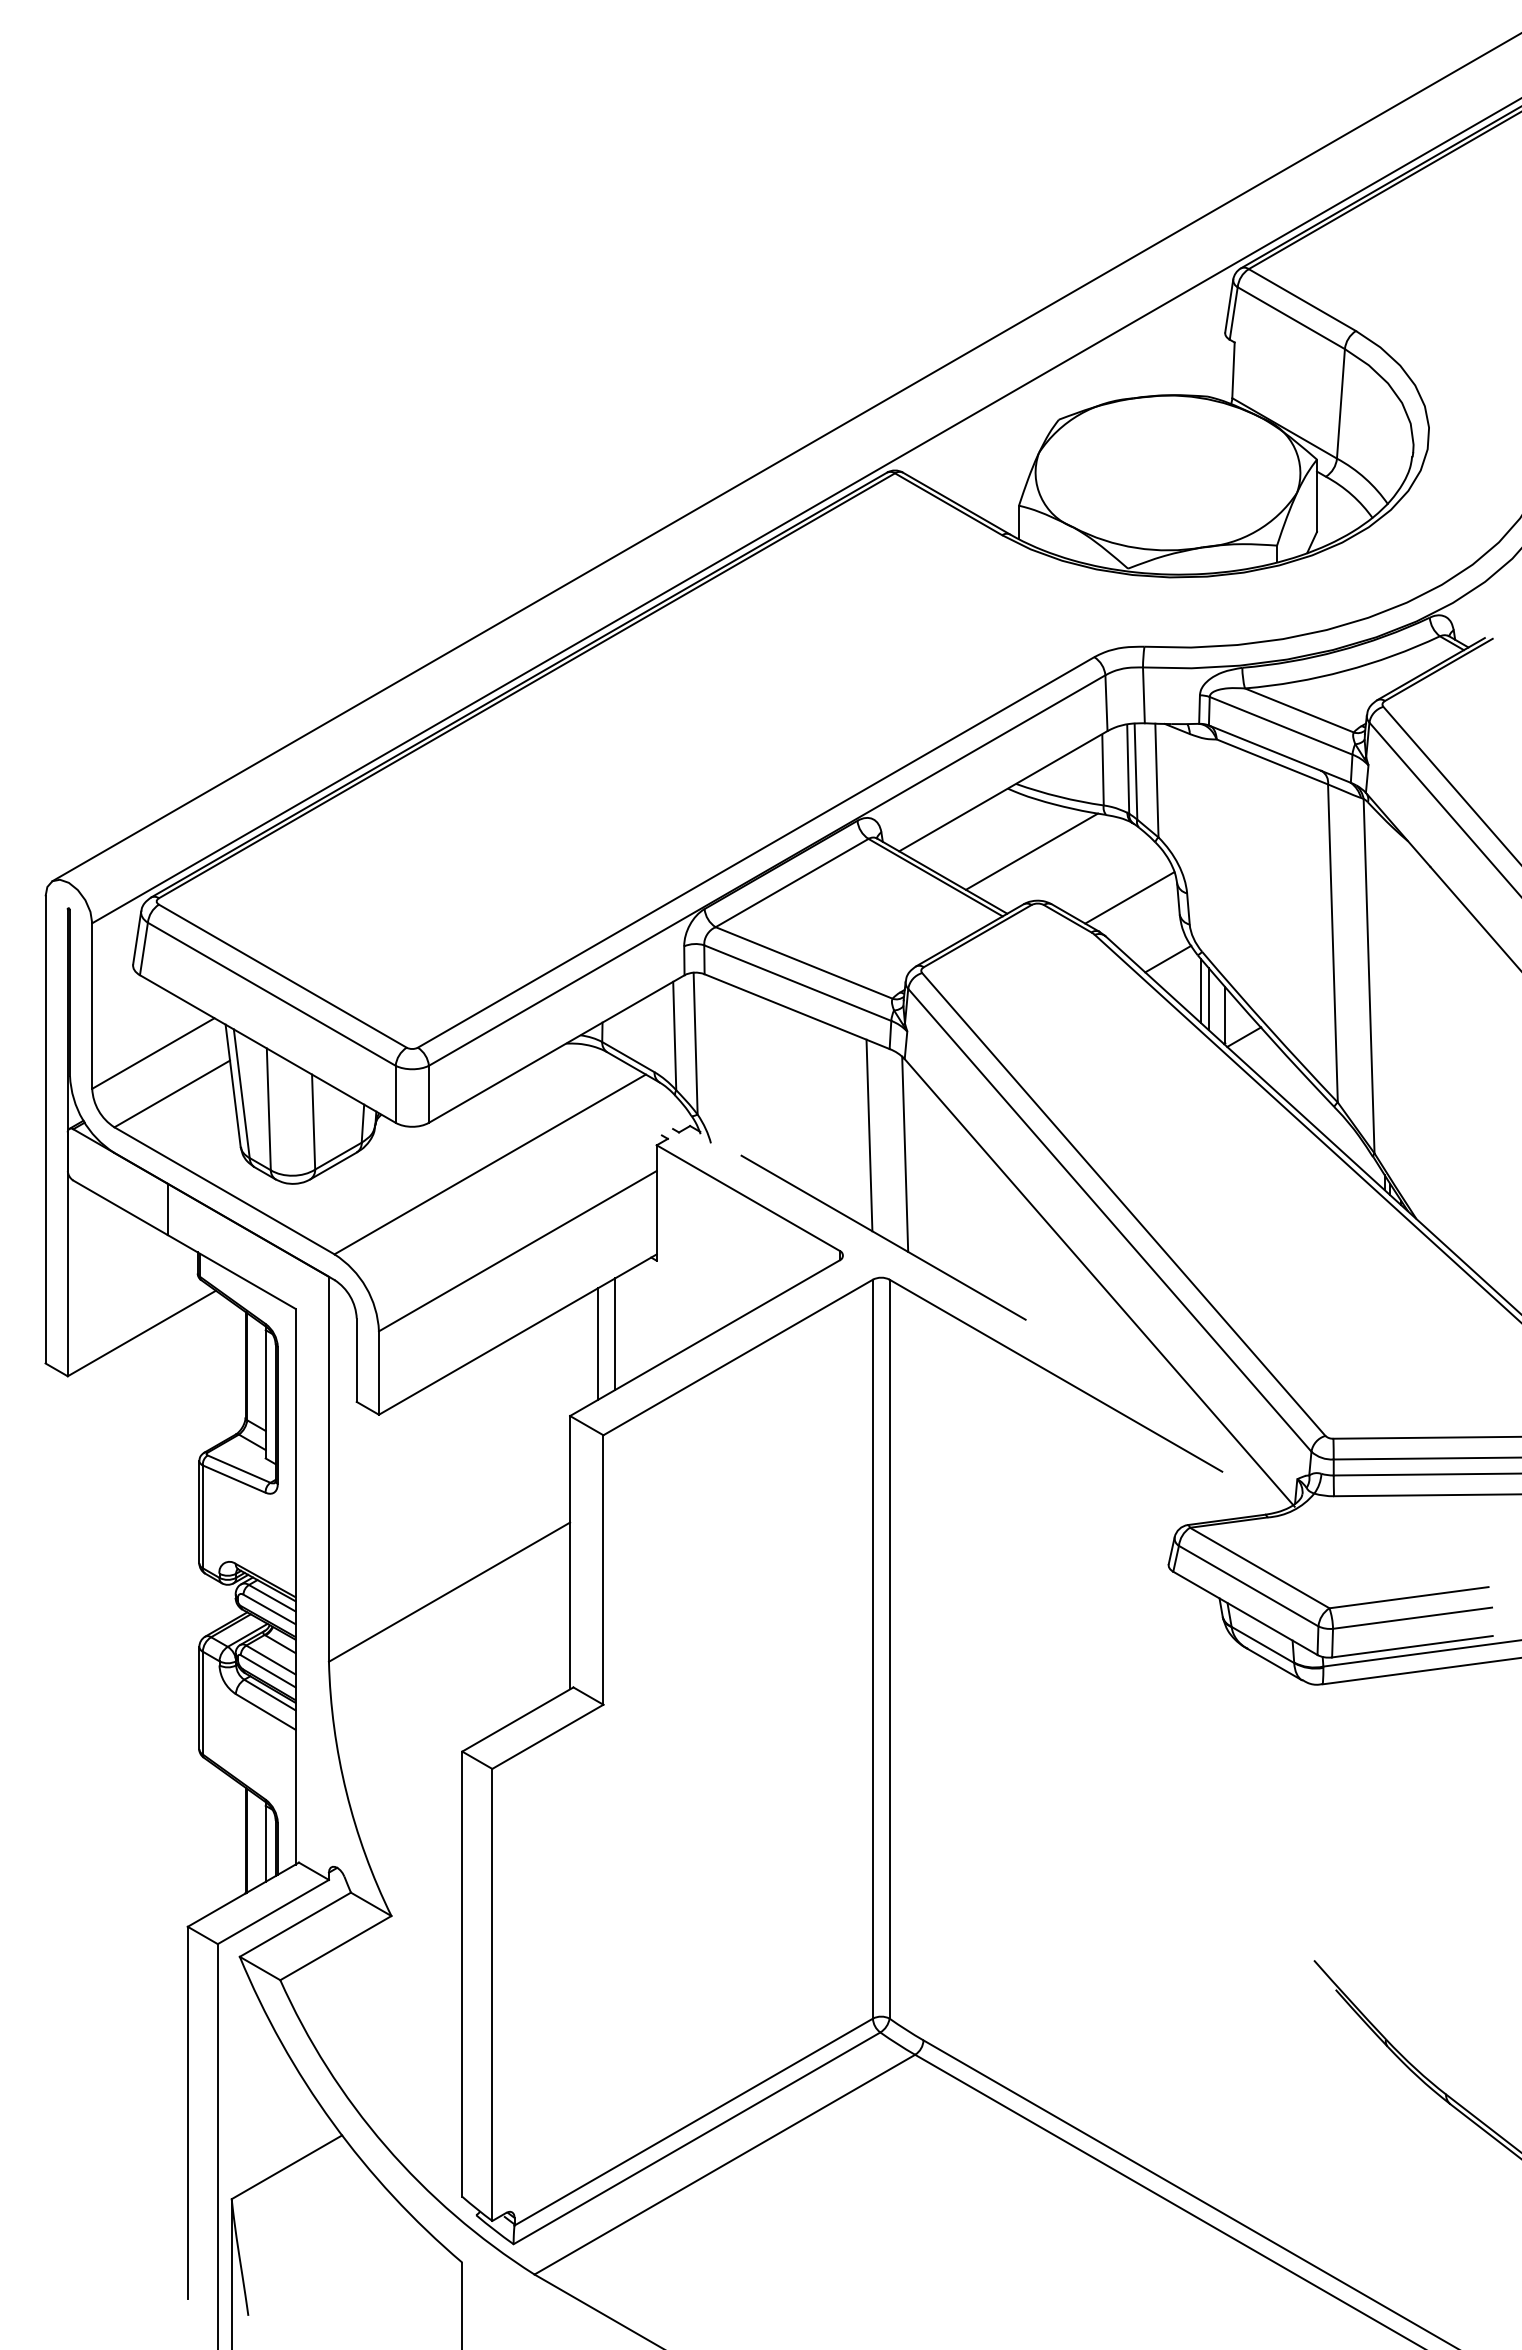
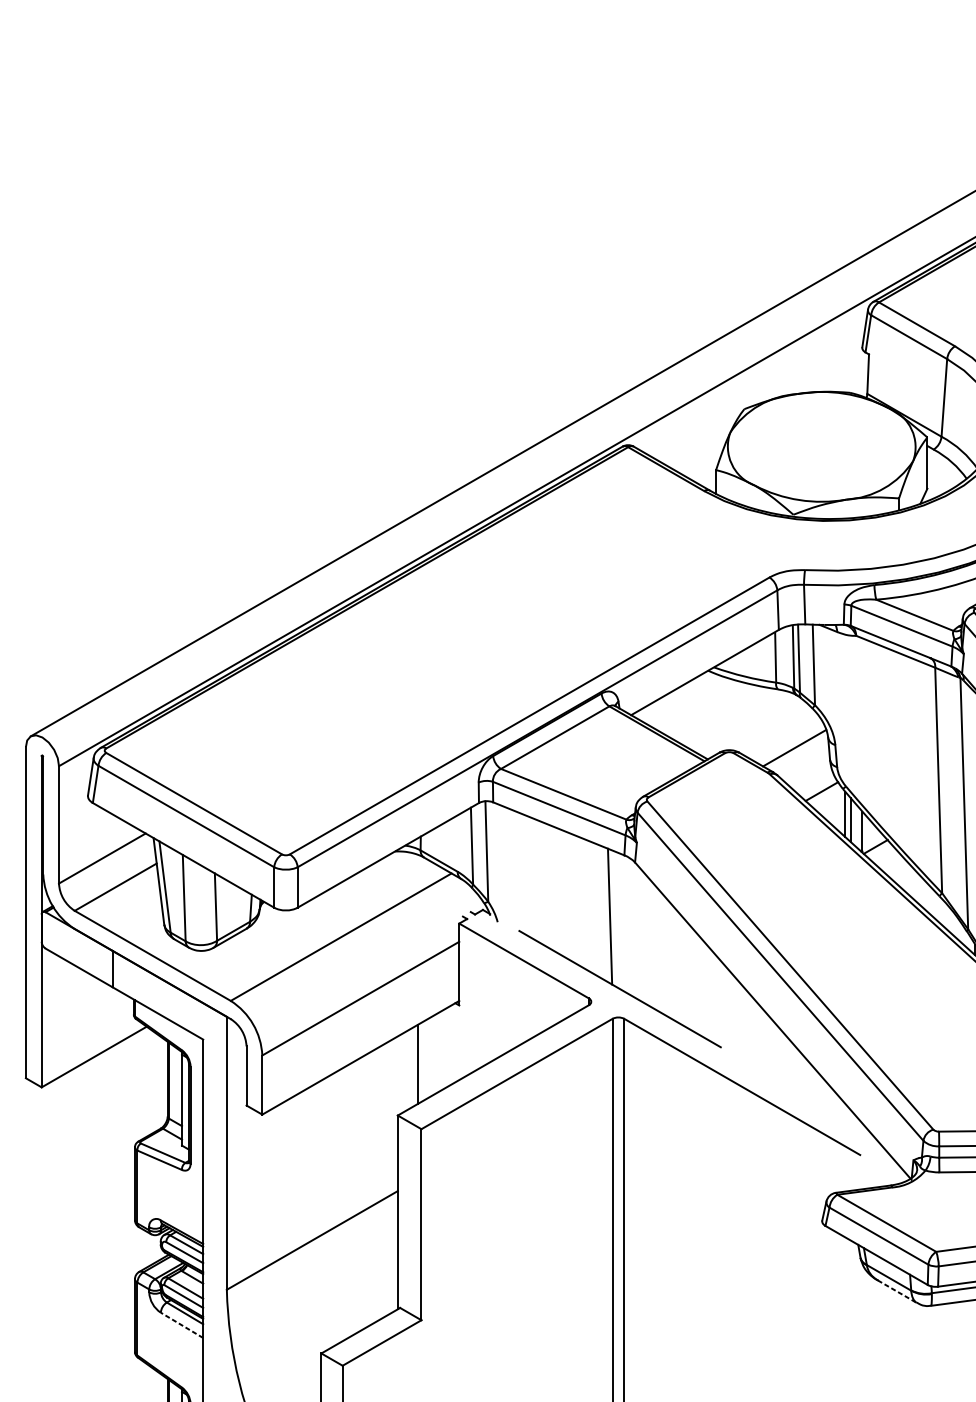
line: (1031, 851) -> (724, 715), removed
line: (905, 1153) -> (635, 929), removed
line: (615, 1334) -> (430, 1057), removed
line: (1274, 1664) -> (897, 1291), solid -> dashed
line: (265, 1711) -> (181, 1325), solid -> dashed

